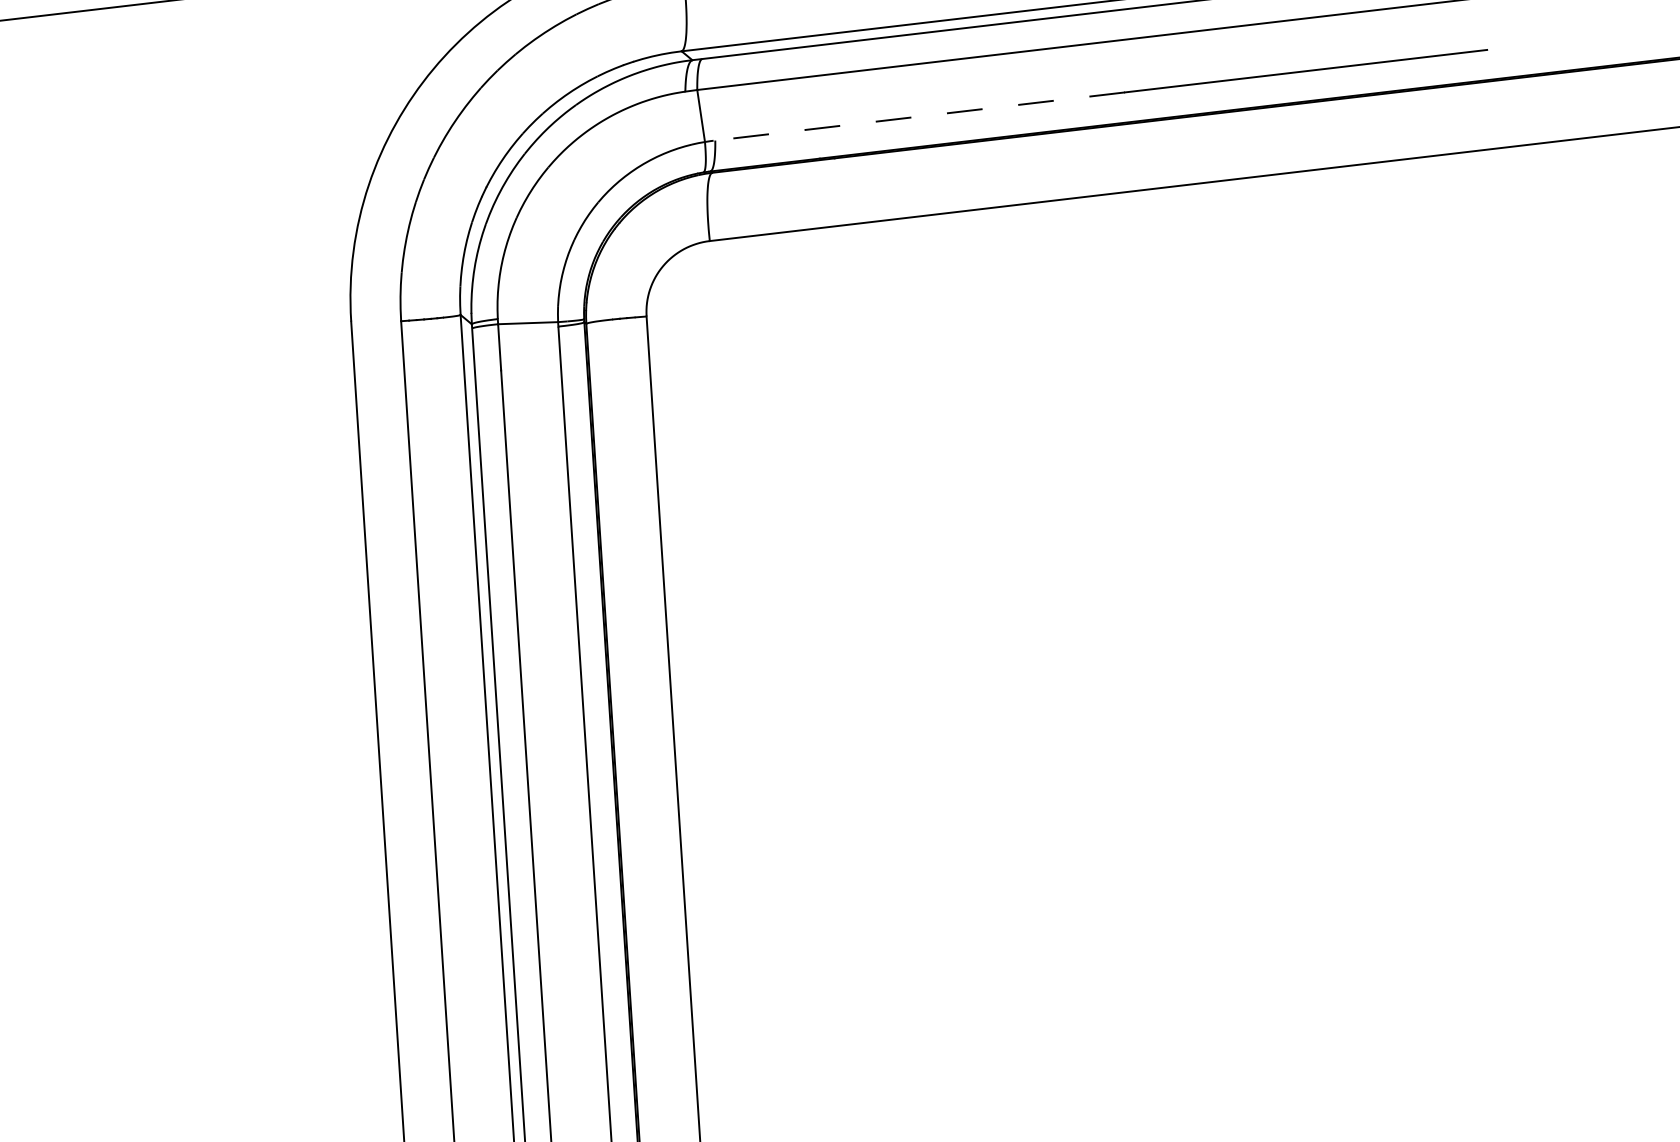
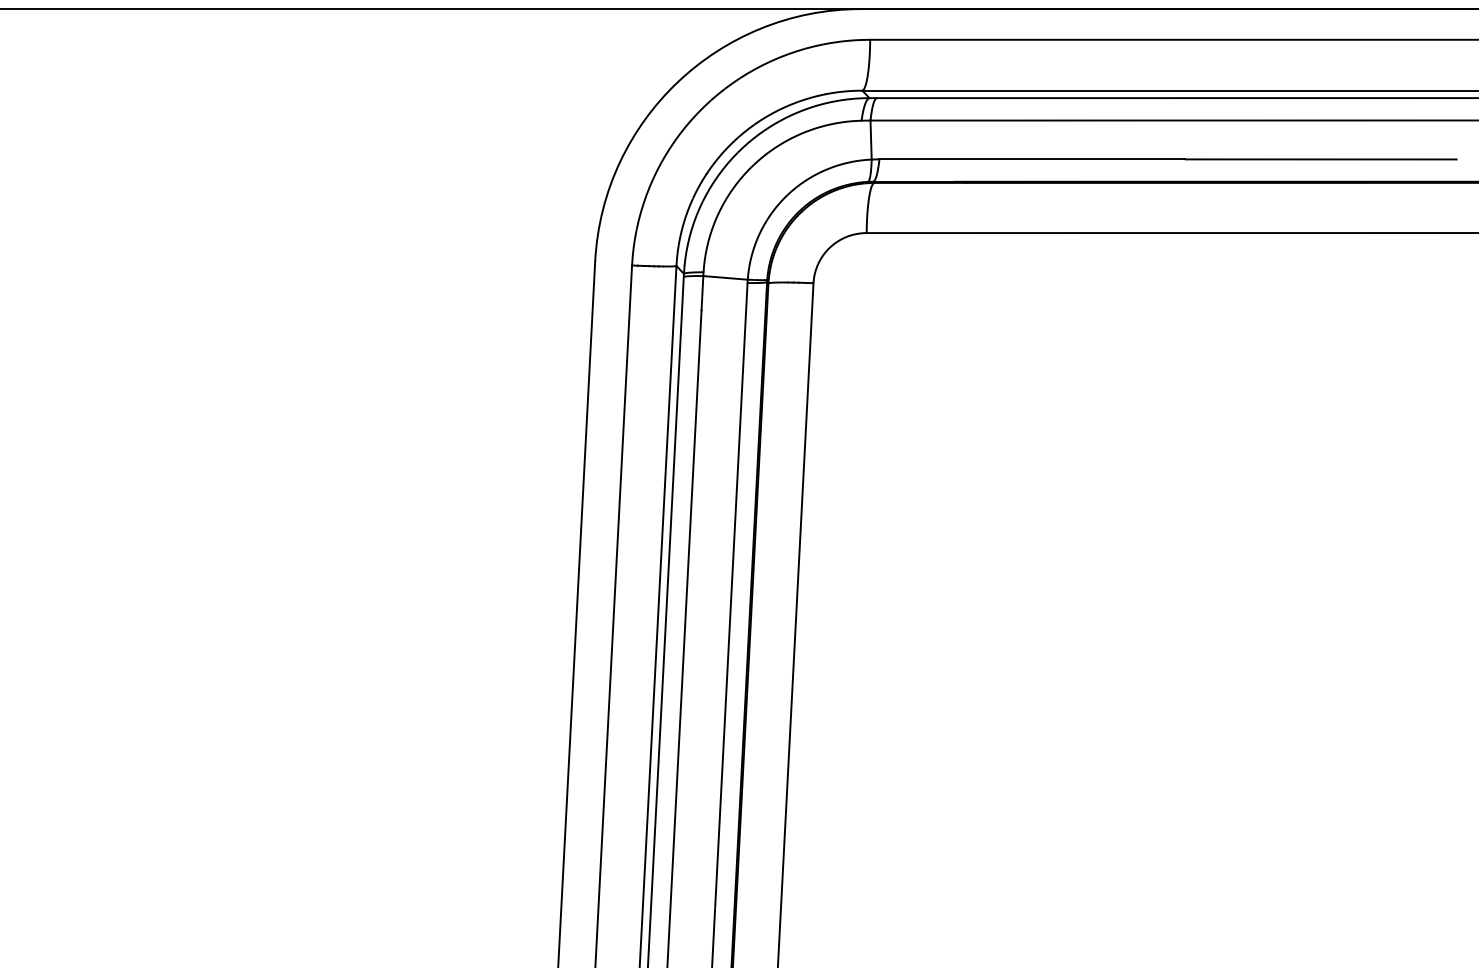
line: (921, 116) -> (1033, 159), dashed -> solid

